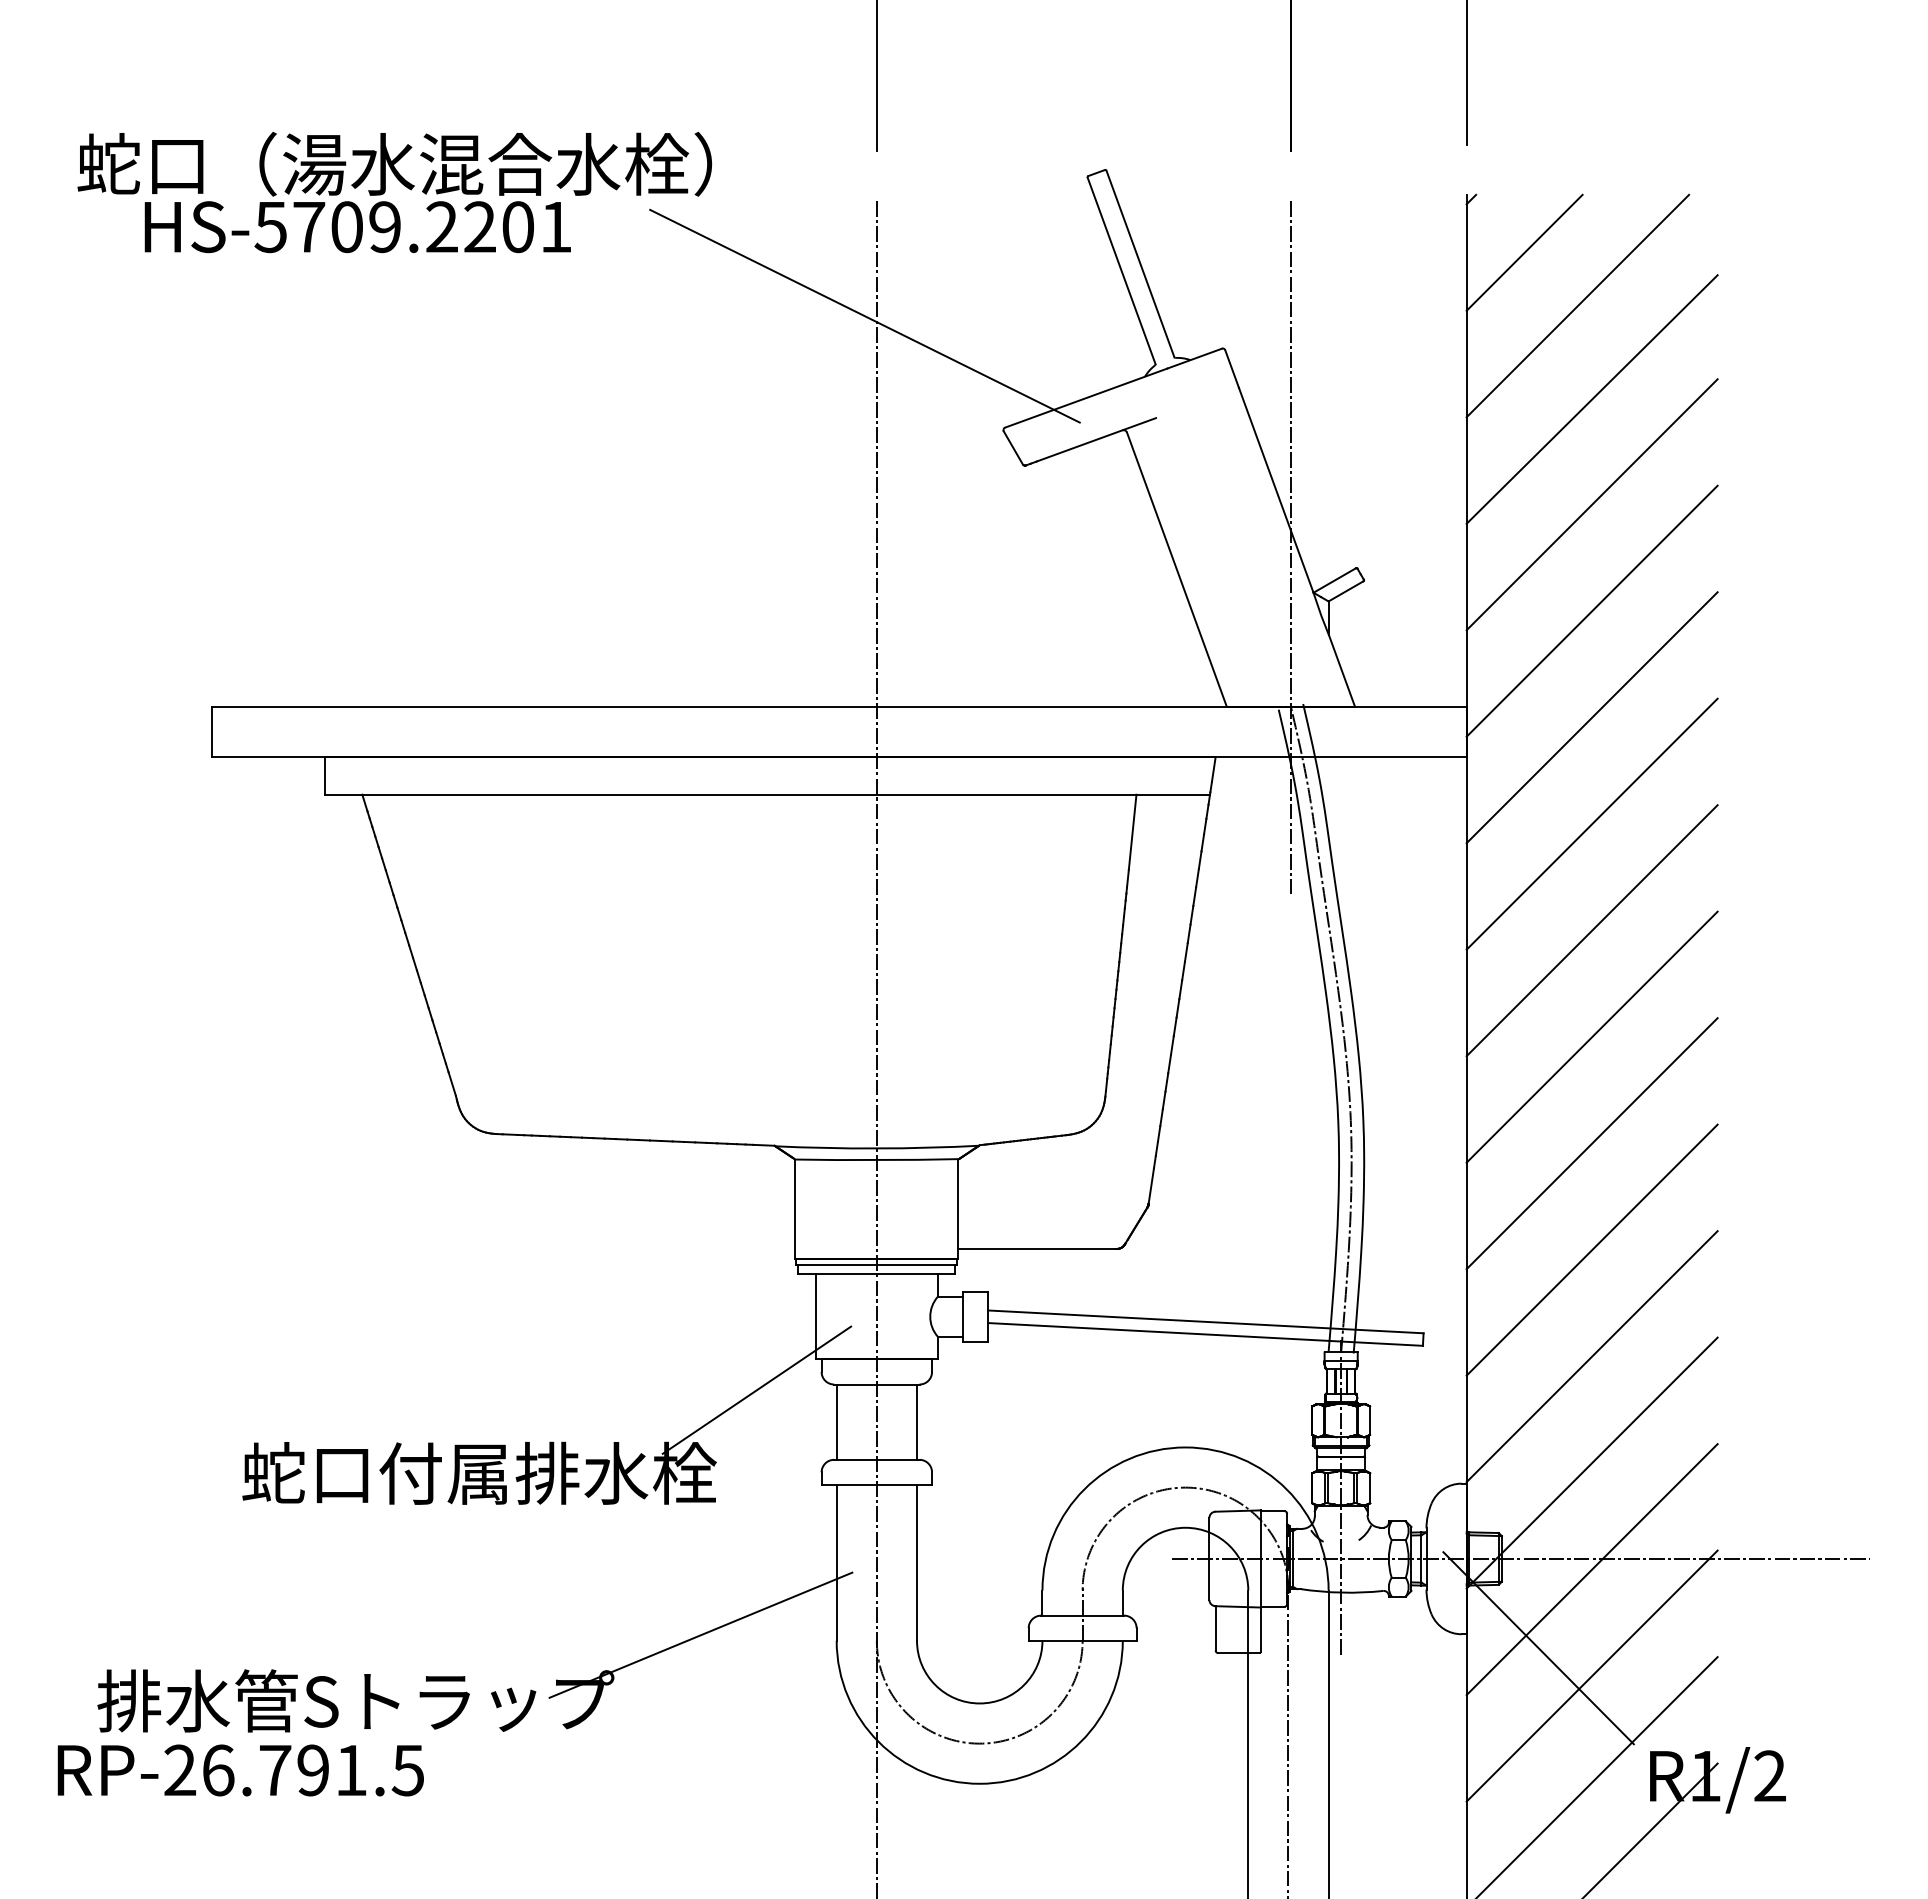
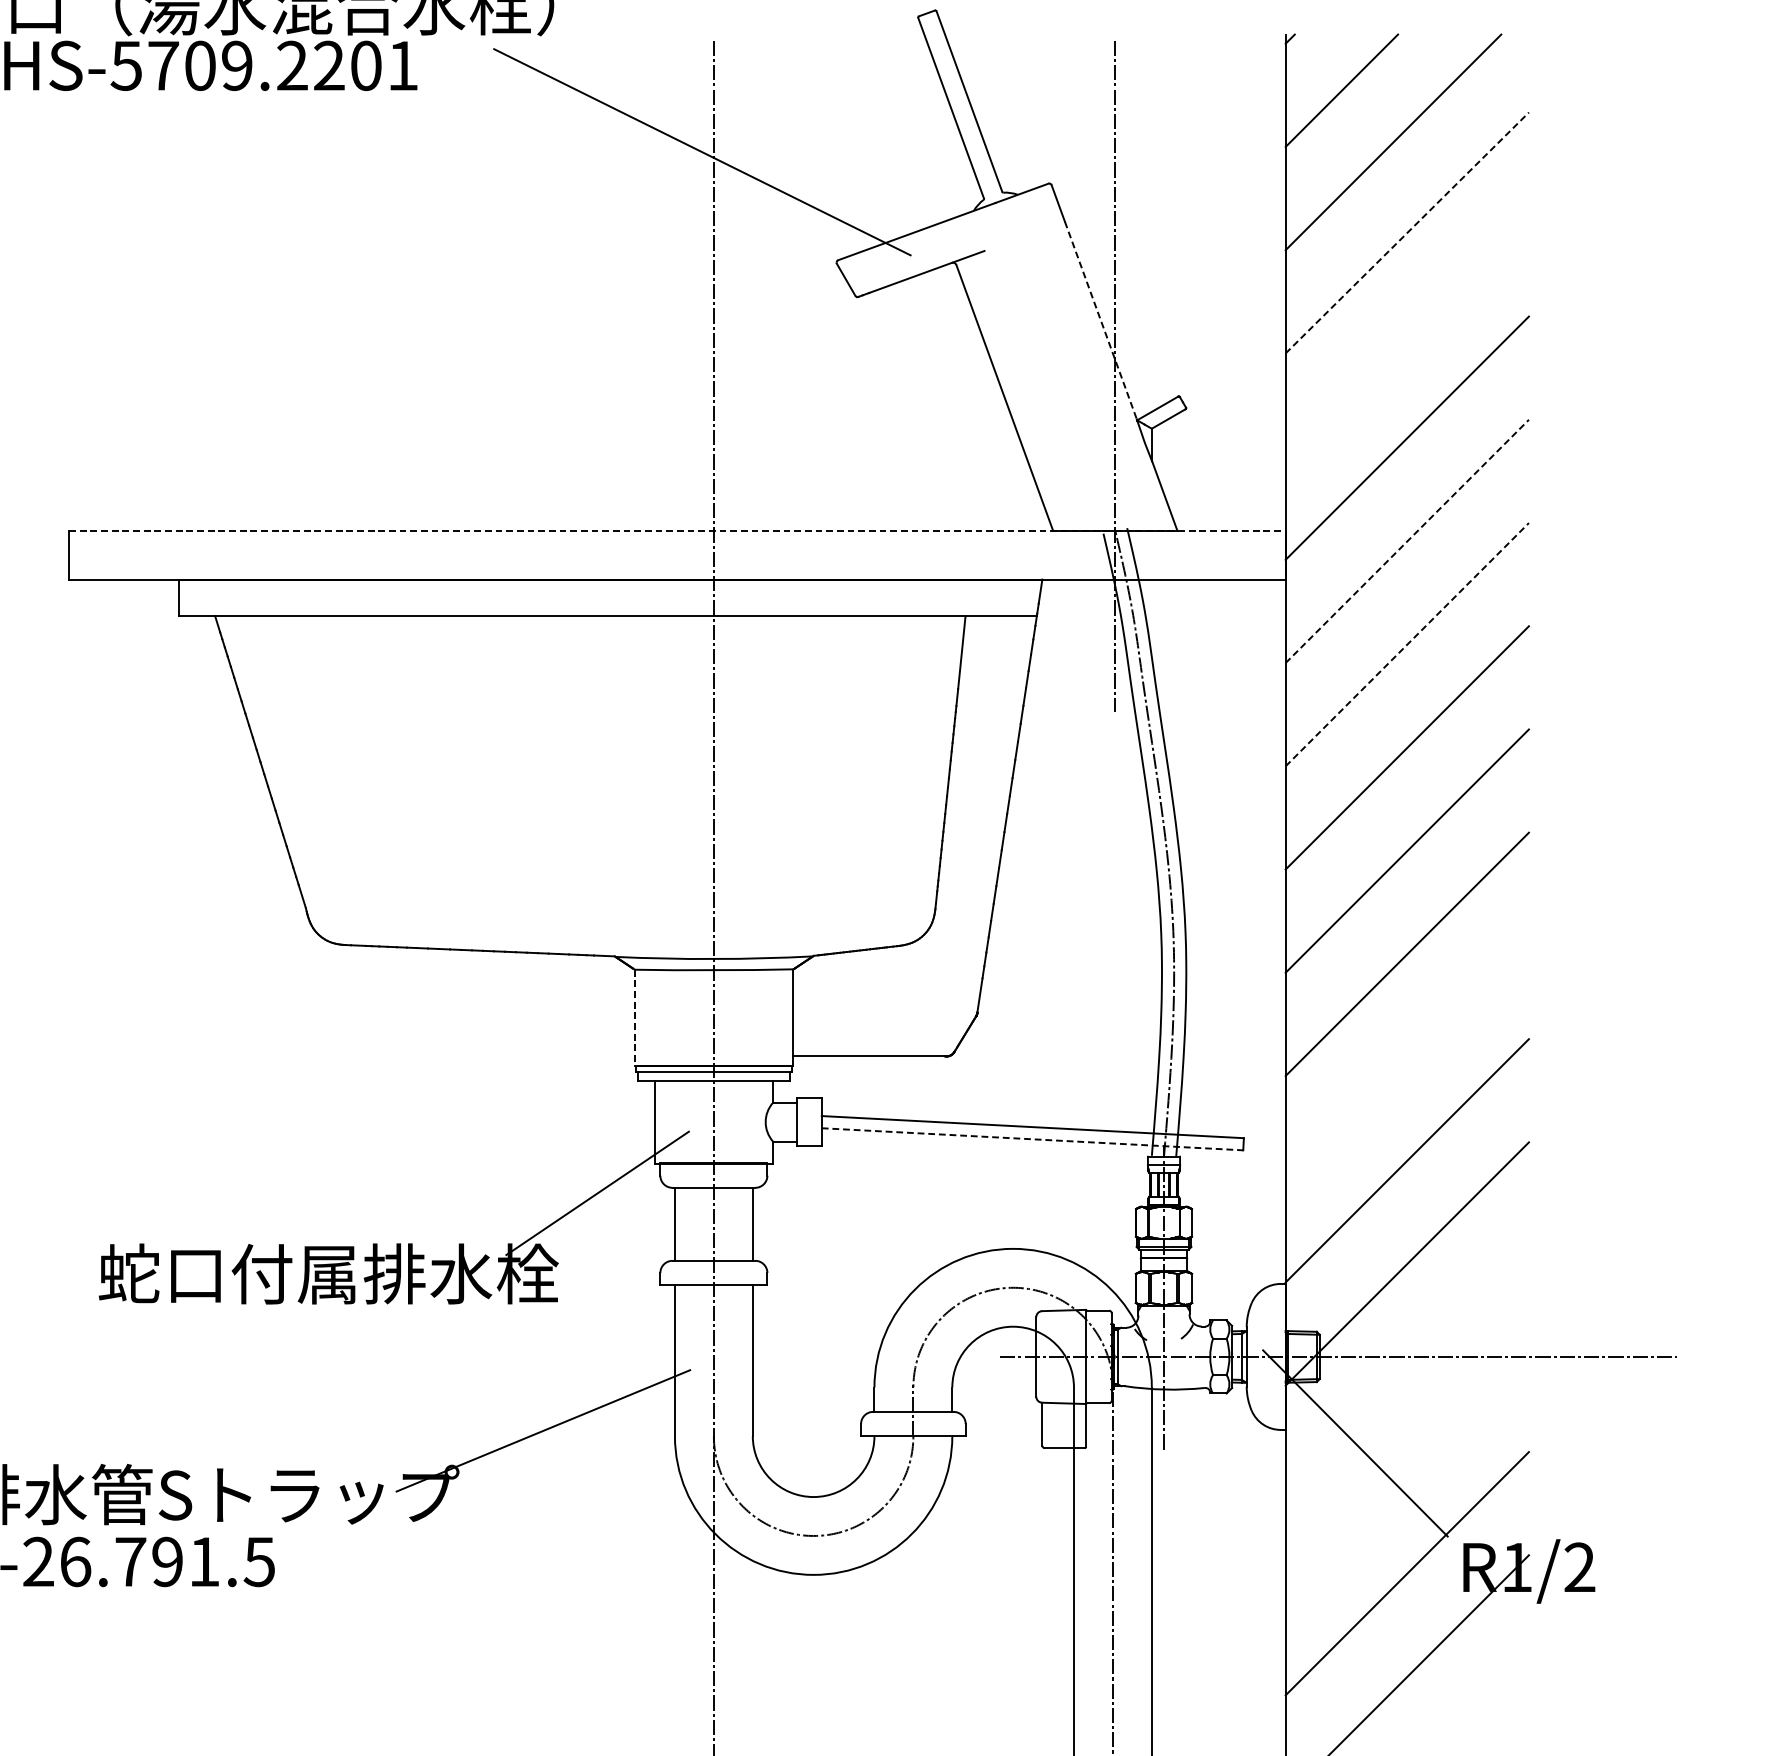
line: (1592, 399) -> (1407, 232), solid -> dashed
line: (1276, 489) -> (1101, 320), solid -> dashed
line: (1591, 504) -> (1406, 334), removed
line: (839, 706) -> (677, 530), solid -> dashed
line: (1592, 717) -> (1407, 541), solid -> dashed
line: (1592, 823) -> (1407, 643), solid -> dashed
line: (795, 1209) -> (635, 1018), solid -> dashed
line: (1591, 1249) -> (1406, 1056), removed
line: (1205, 1334) -> (1032, 1139), solid -> dashed
line: (1591, 1569) -> (1406, 1367), removed
line: (1591, 1675) -> (1406, 1469), removed

